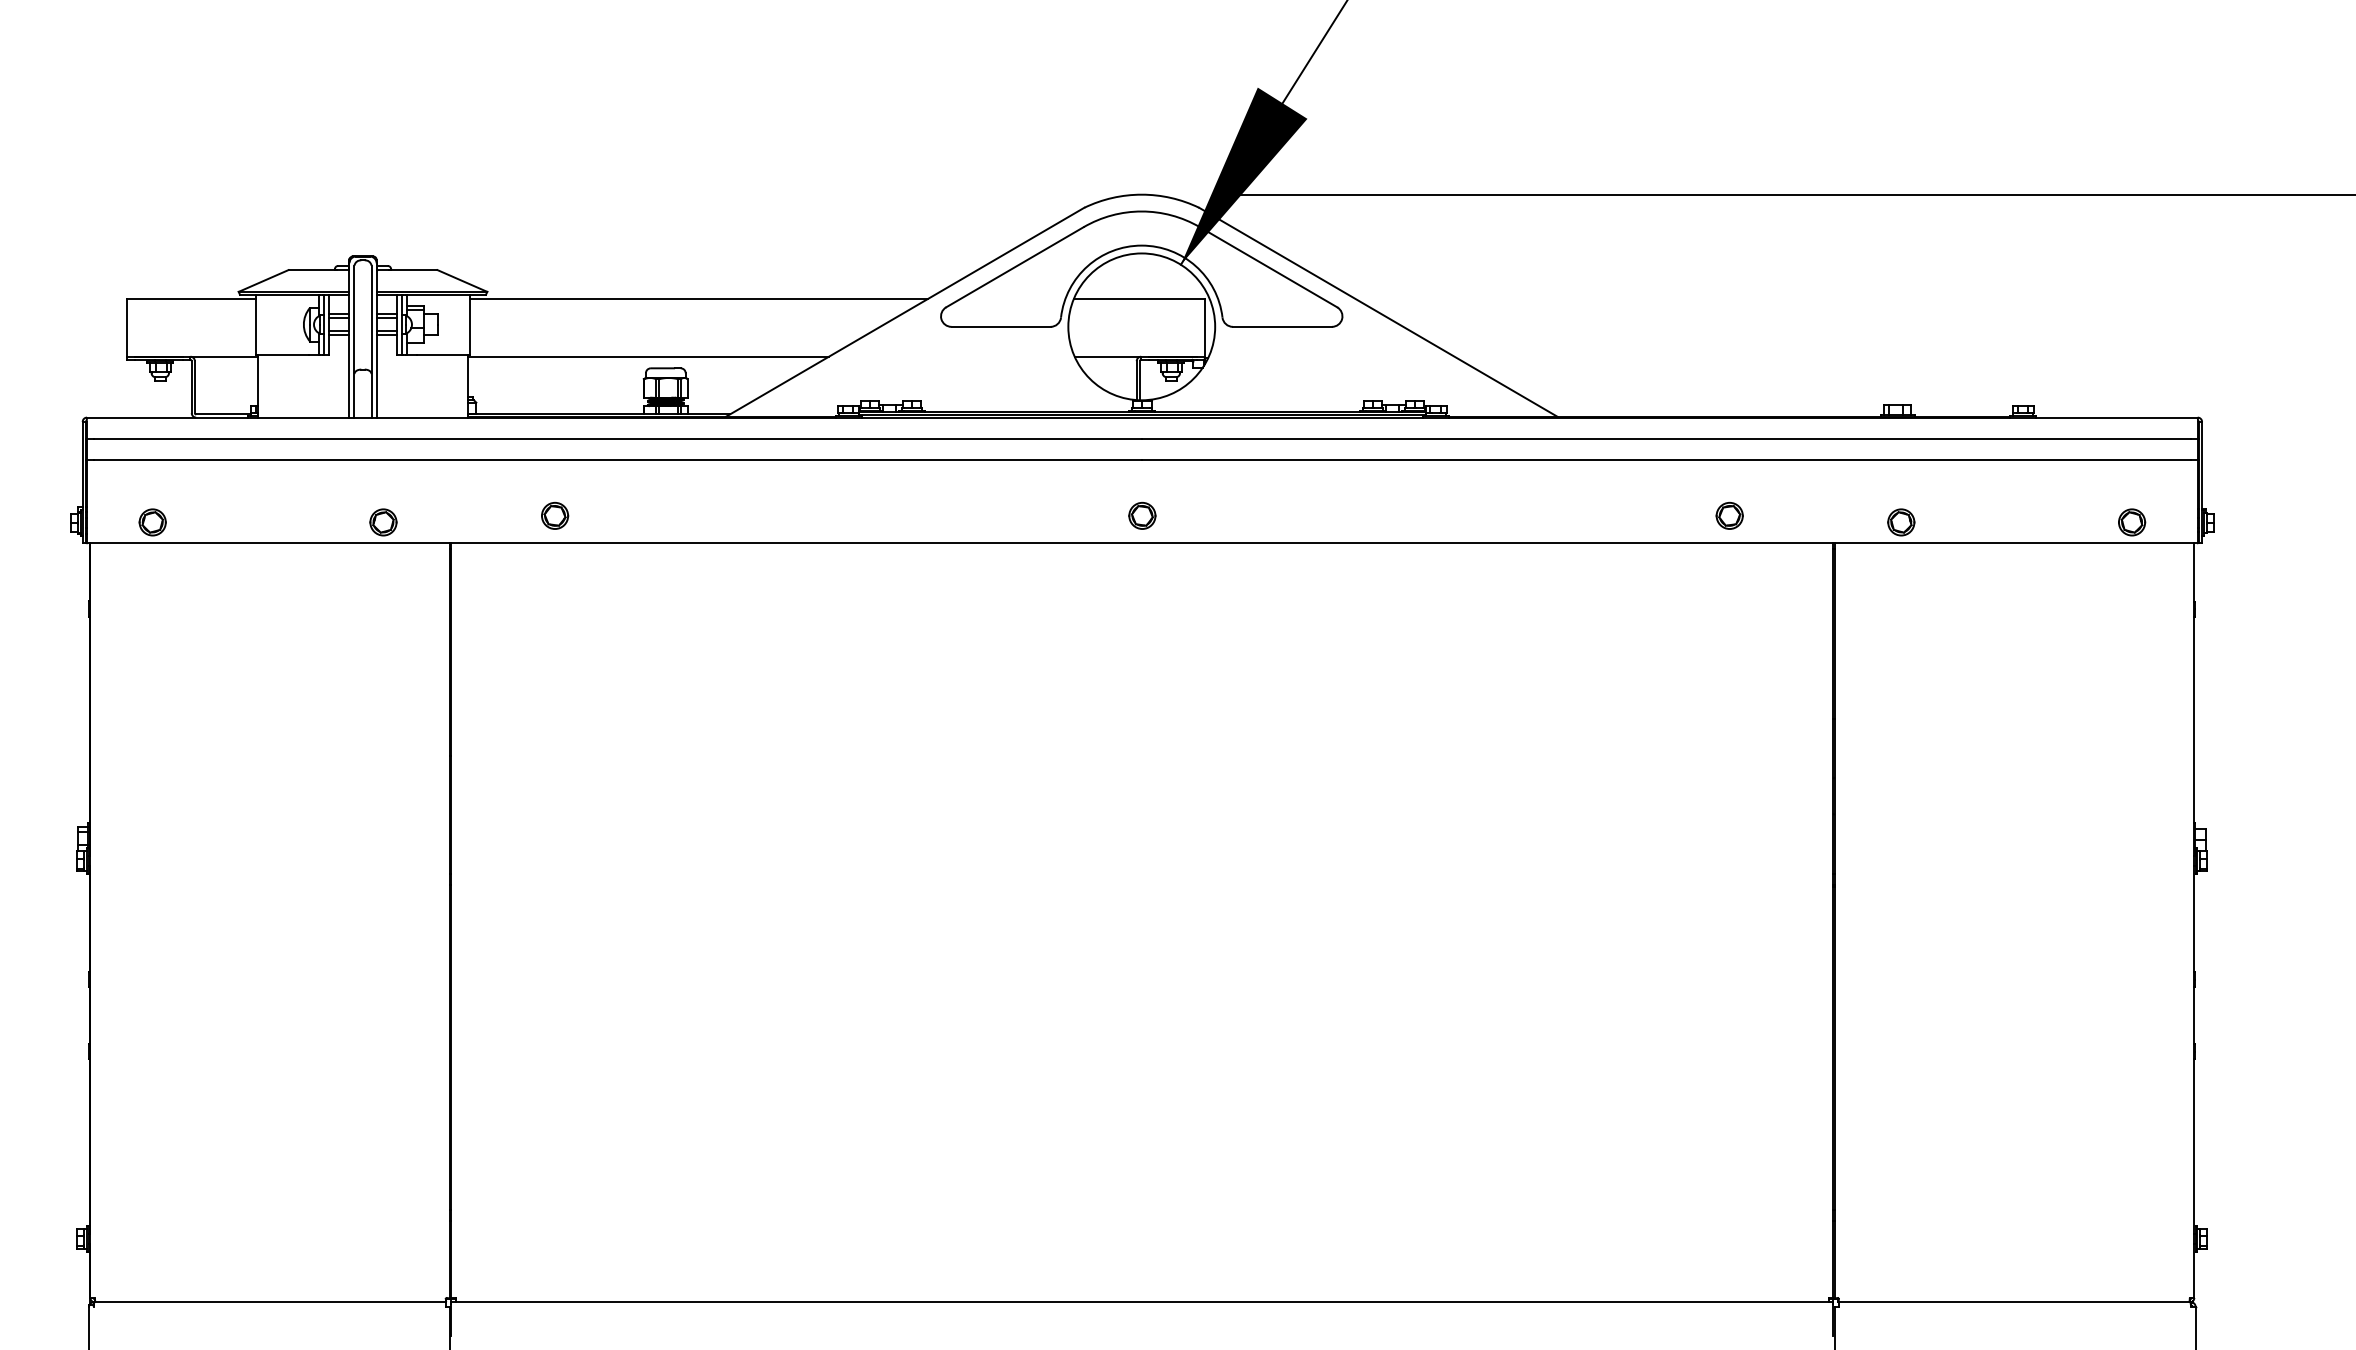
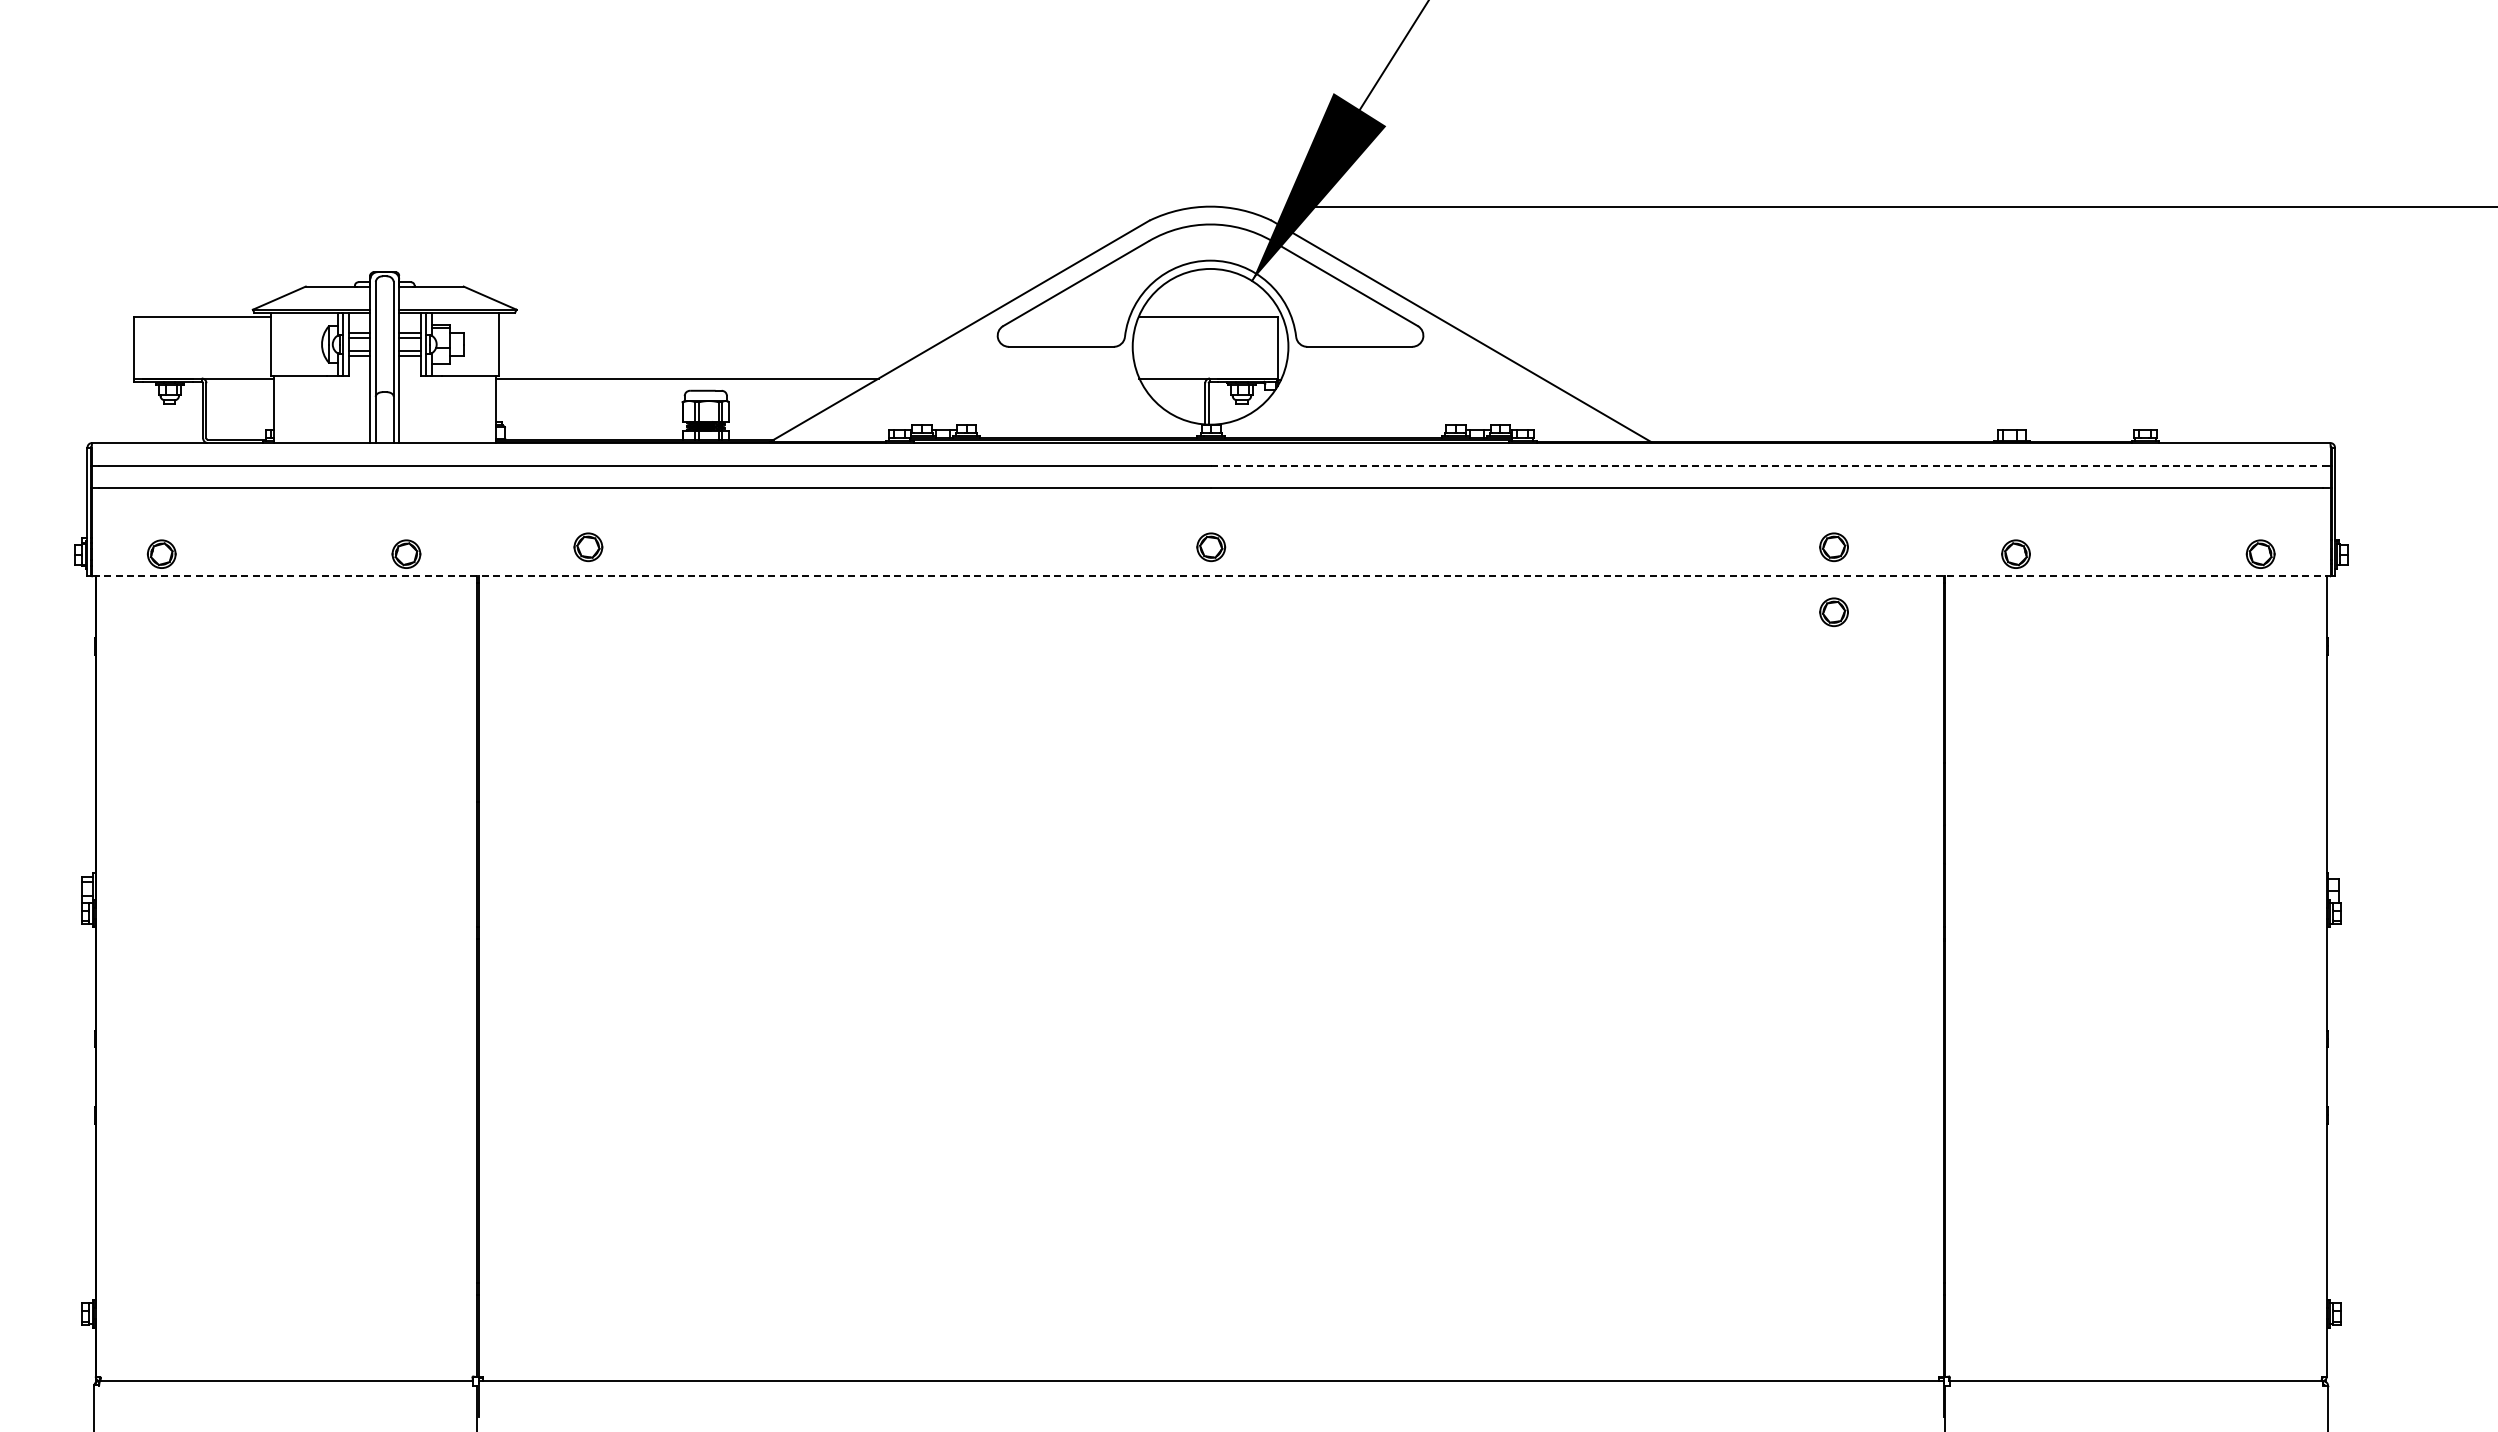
line: (698, 299) -> (740, 317), removed
line: (1666, 438) -> (1767, 465), solid -> dashed
line: (1142, 543) -> (1211, 576), solid -> dashed
part: (1729, 577) -> (1833, 612), added

